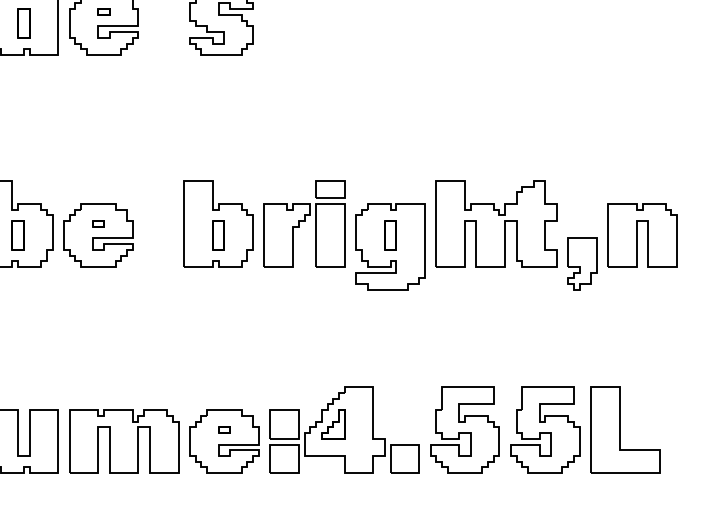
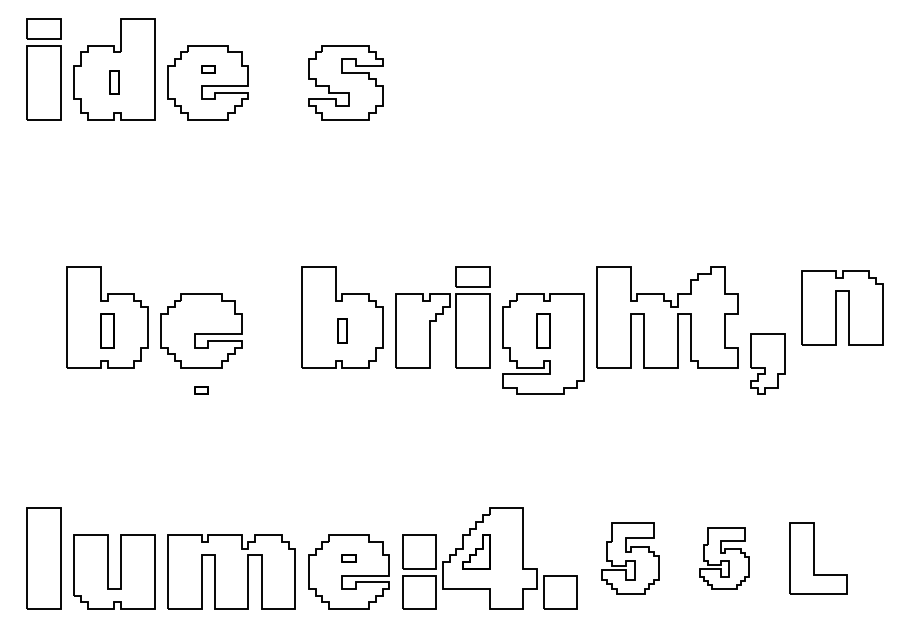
part: (23, 23) -> (114, 82), size x0.7
part: (98, 224) -> (201, 390), moved
part: (218, 235) -> (342, 330), size x0.7
part: (642, 235) -> (842, 307), moved
part: (464, 430) -> (630, 558), size x0.7
part: (545, 430) -> (724, 558), size x0.6
part: (625, 430) -> (818, 558), size x0.7

